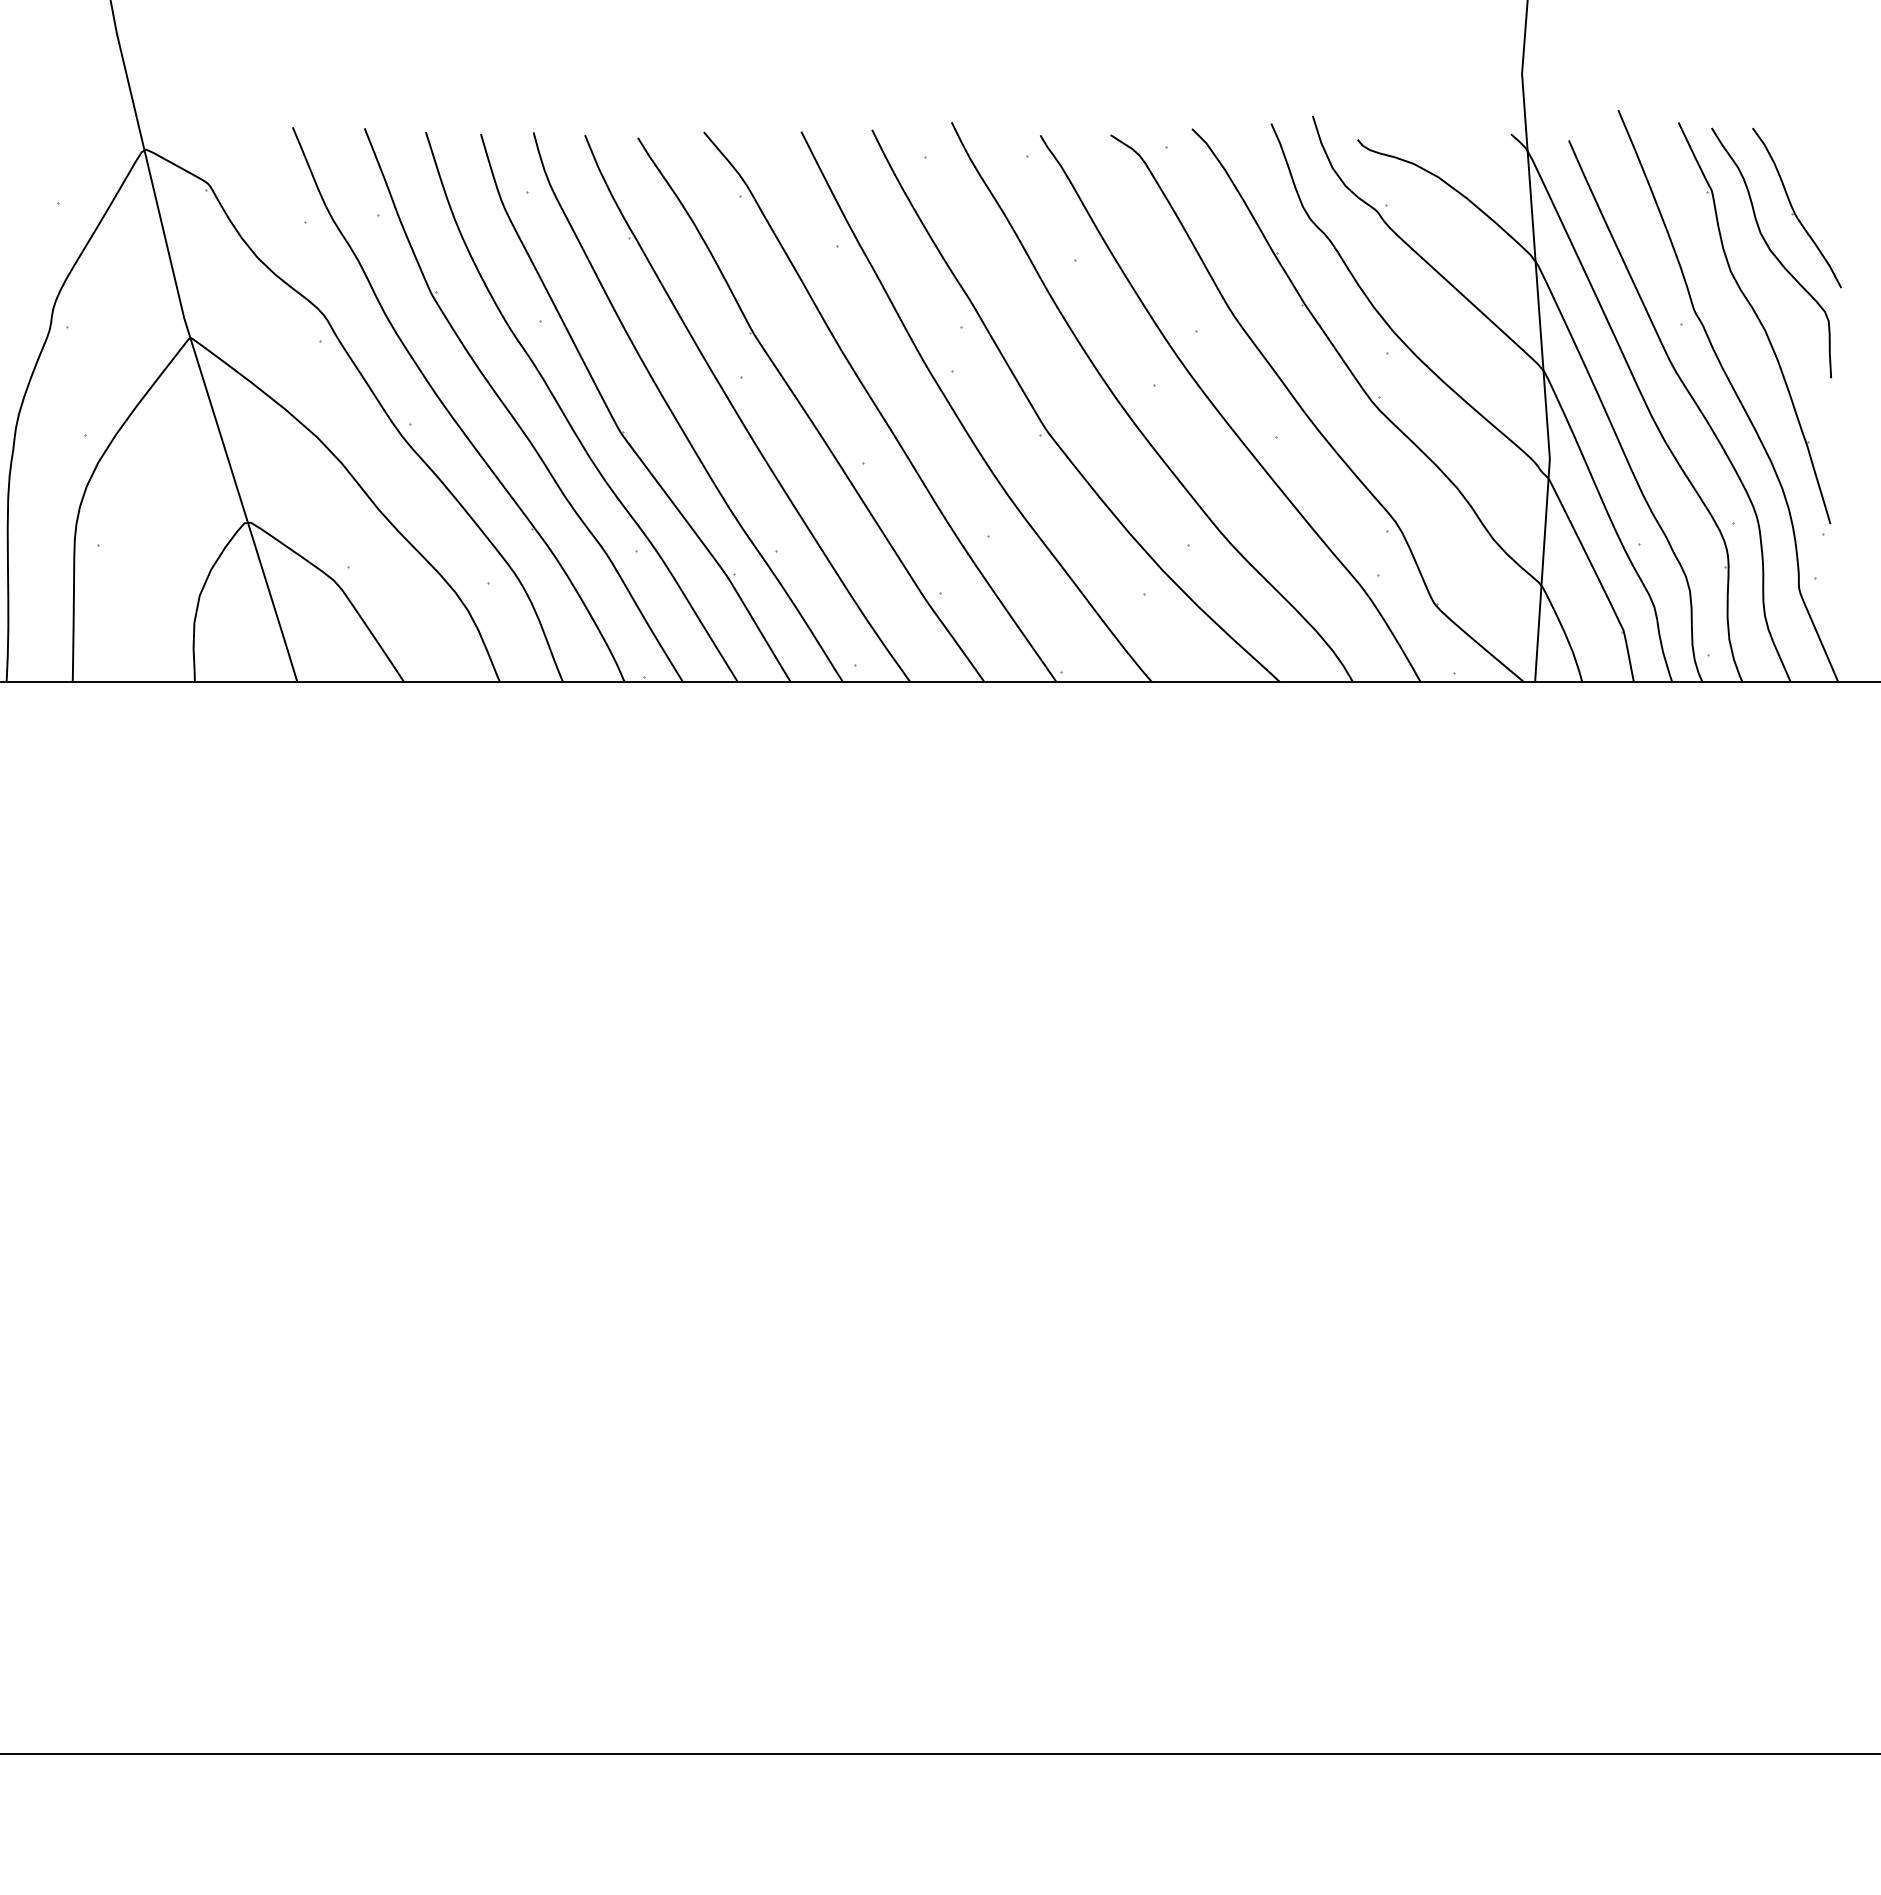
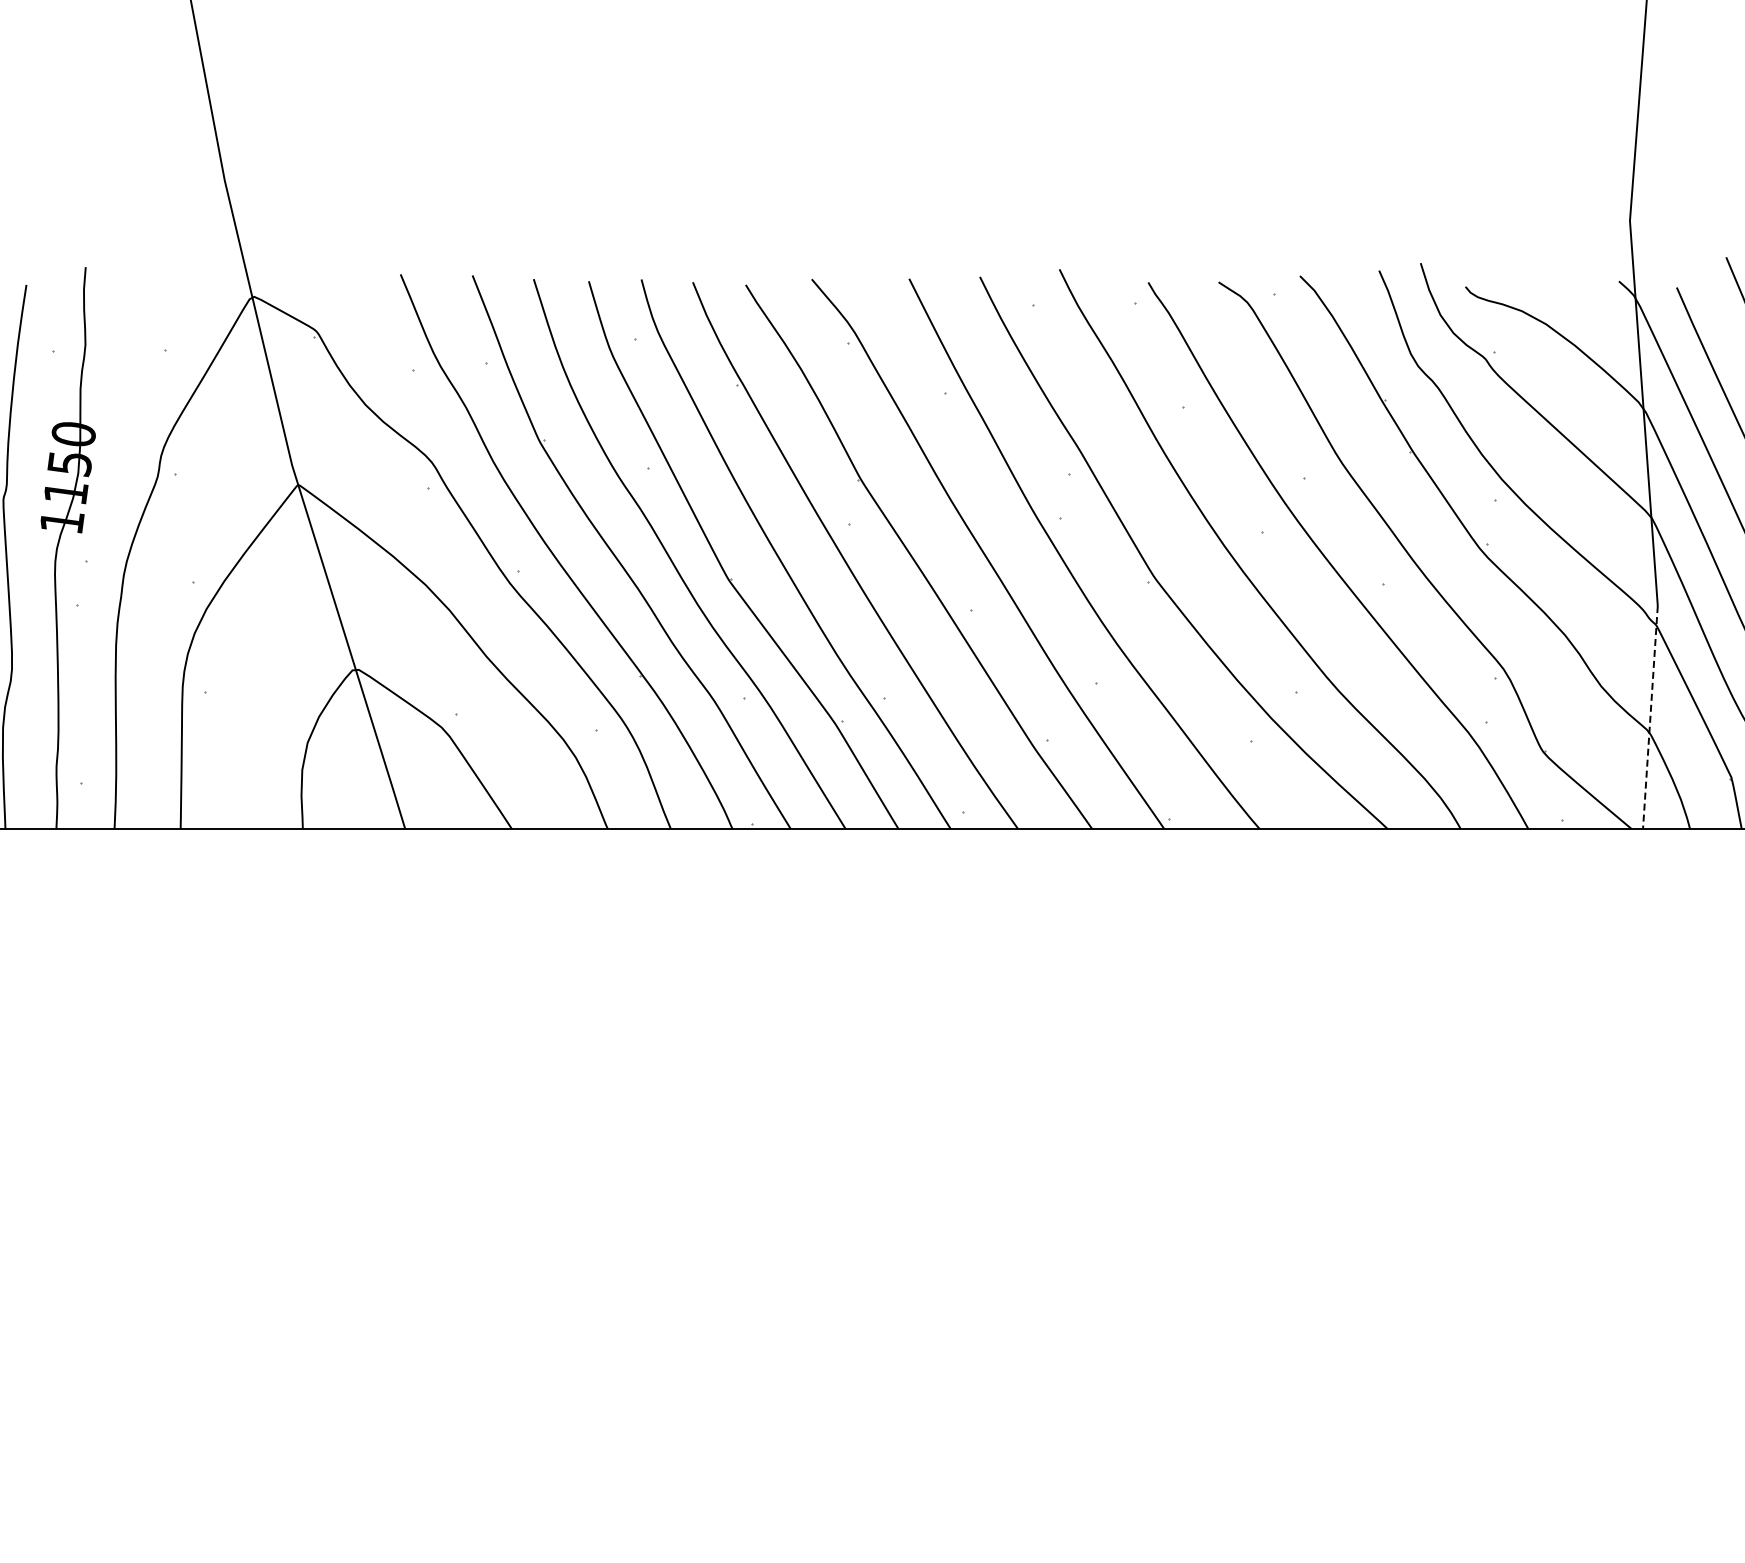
line: (1542, 570) -> (1650, 717), solid -> dashed

